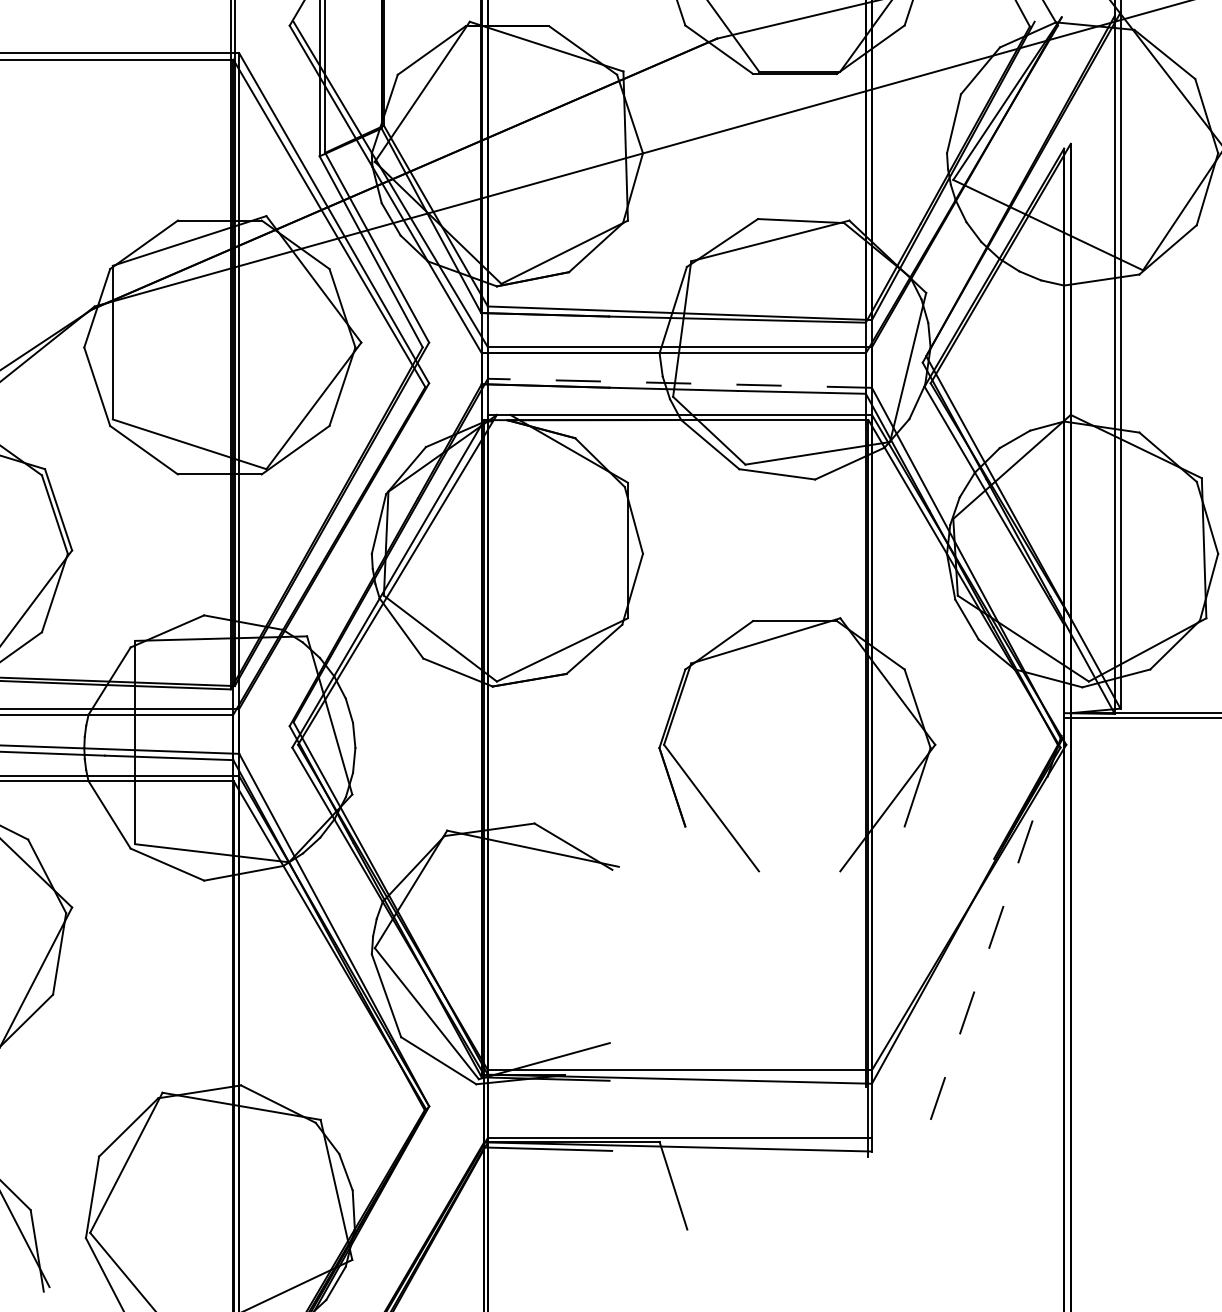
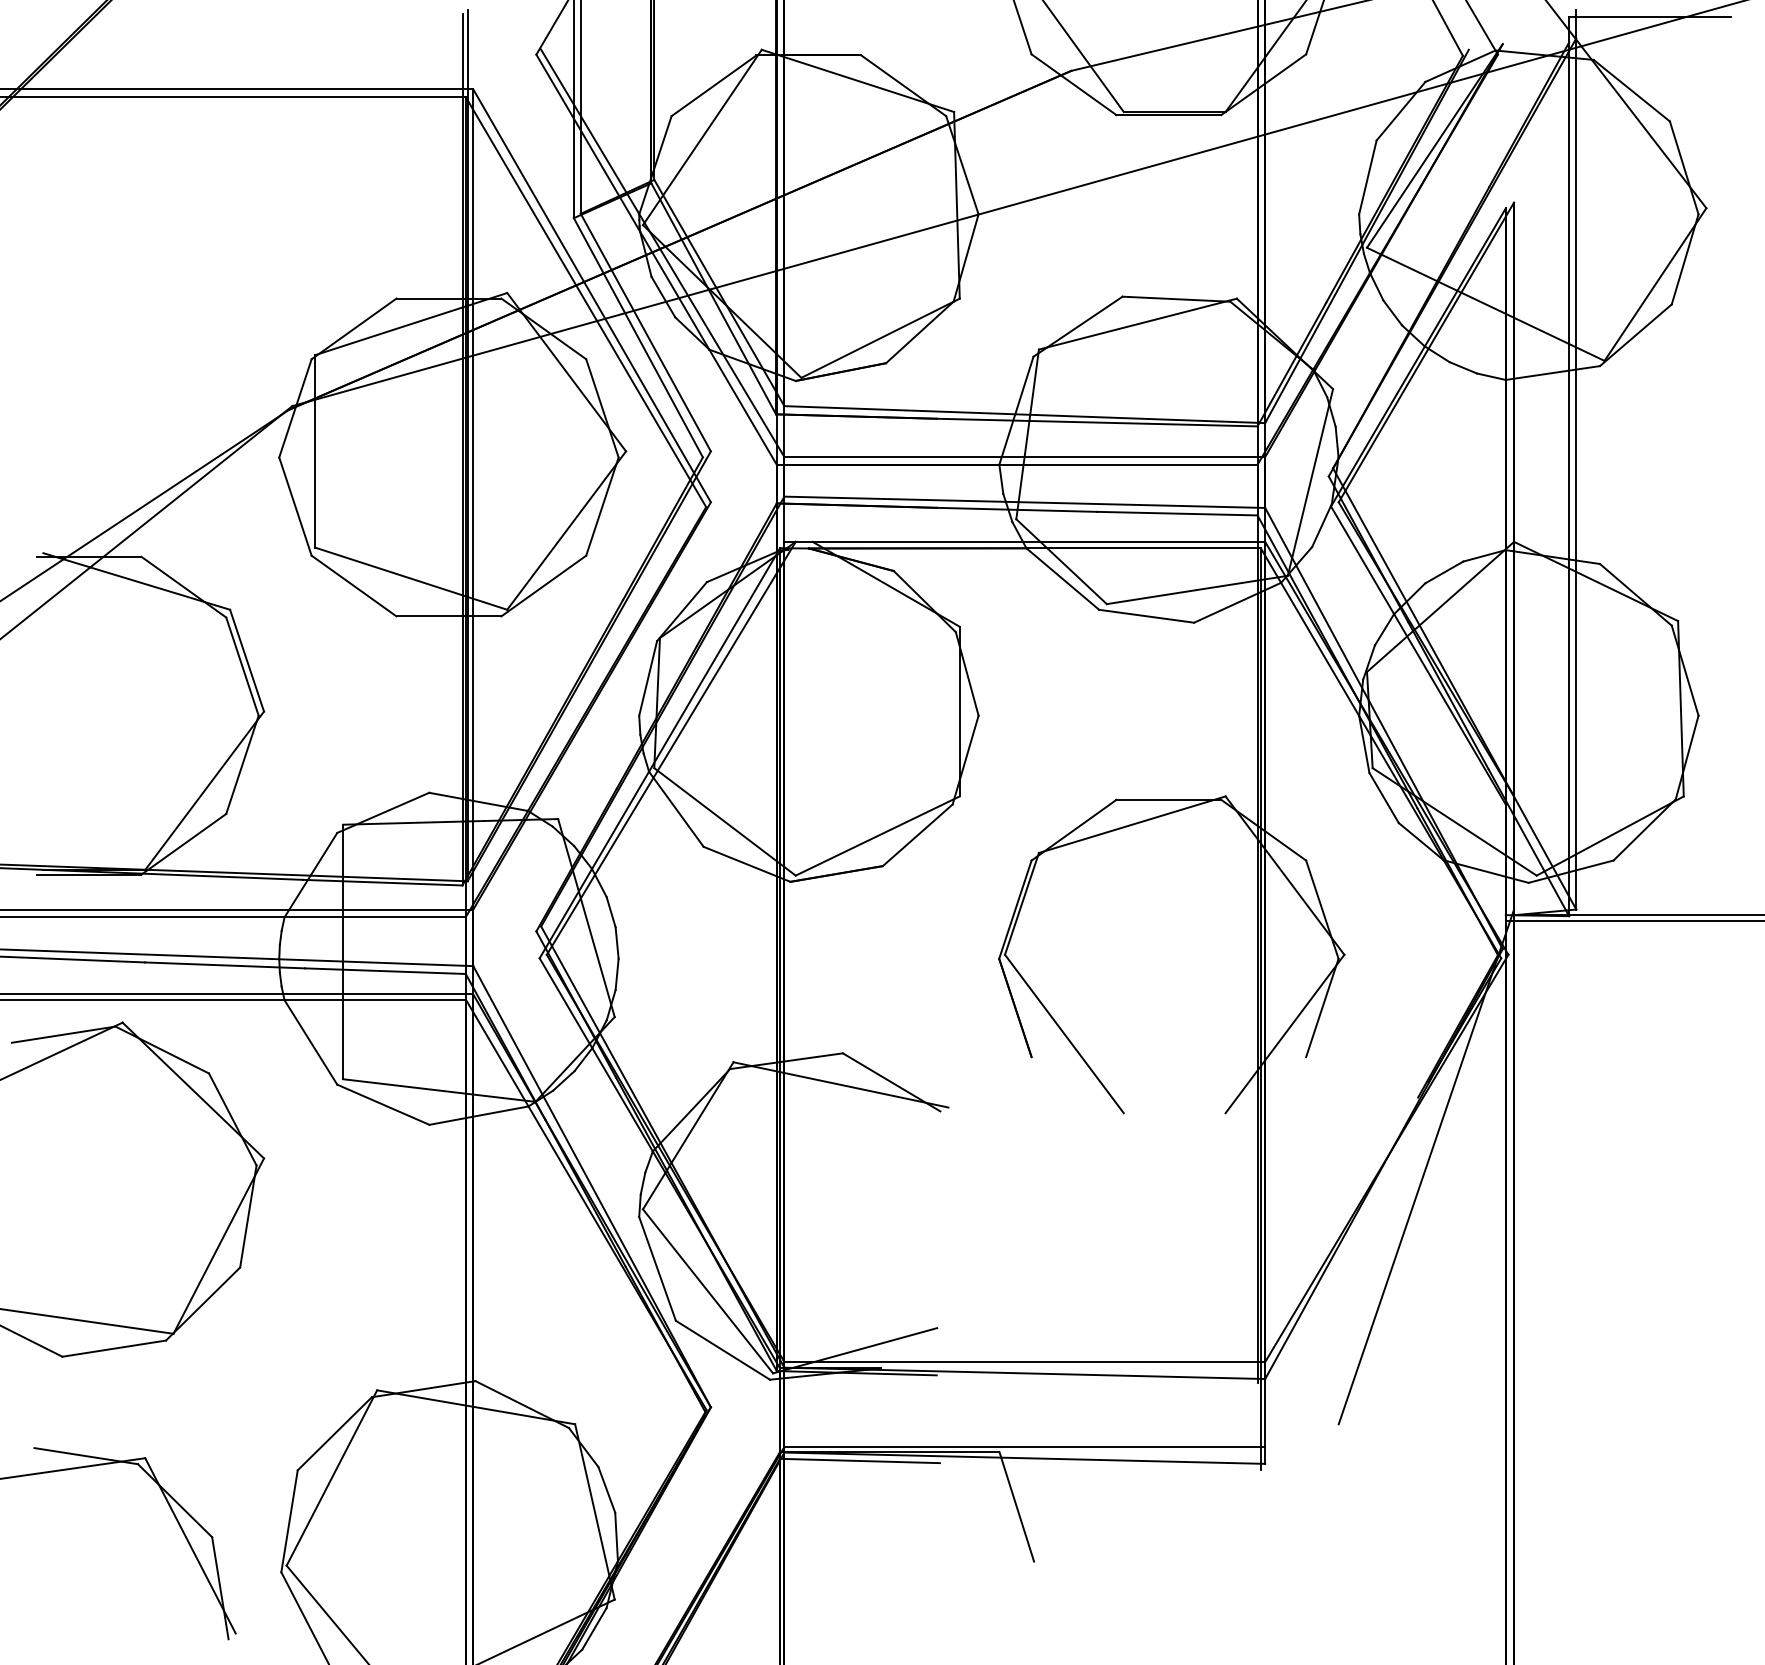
line: (679, 383) -> (1024, 502), dashed -> solid
line: (1000, 913) -> (1426, 1166), dashed -> solid

